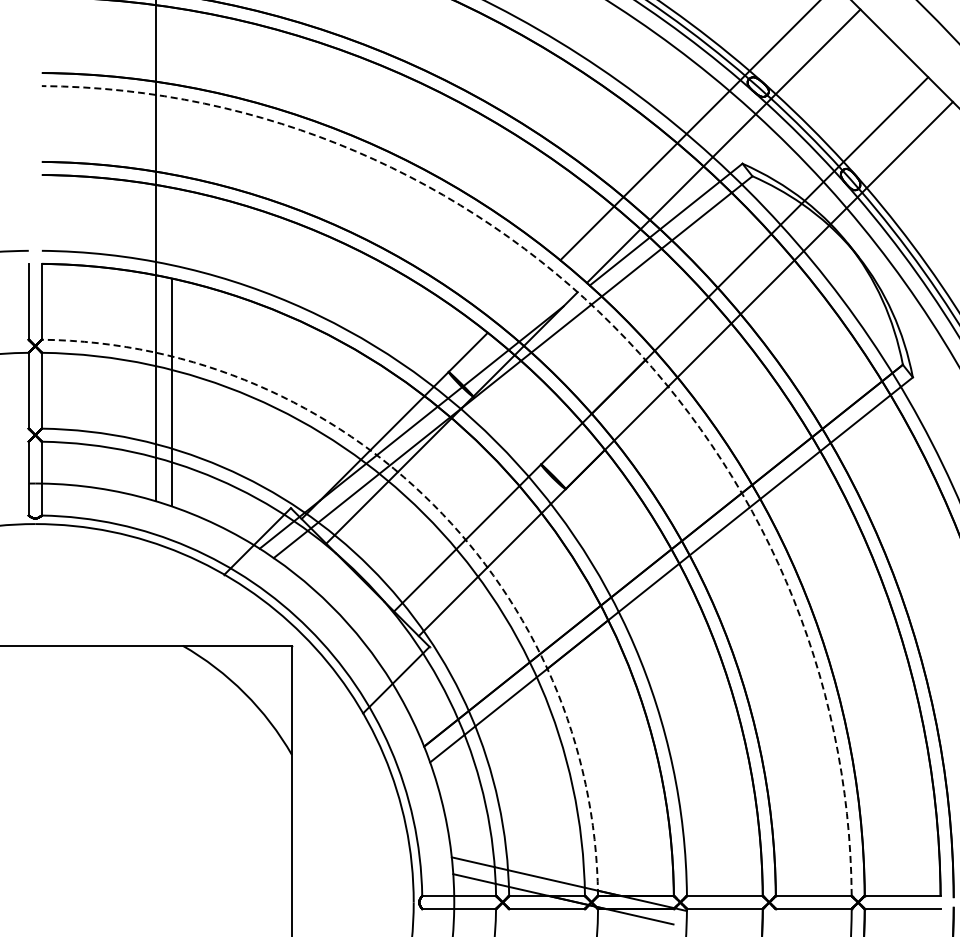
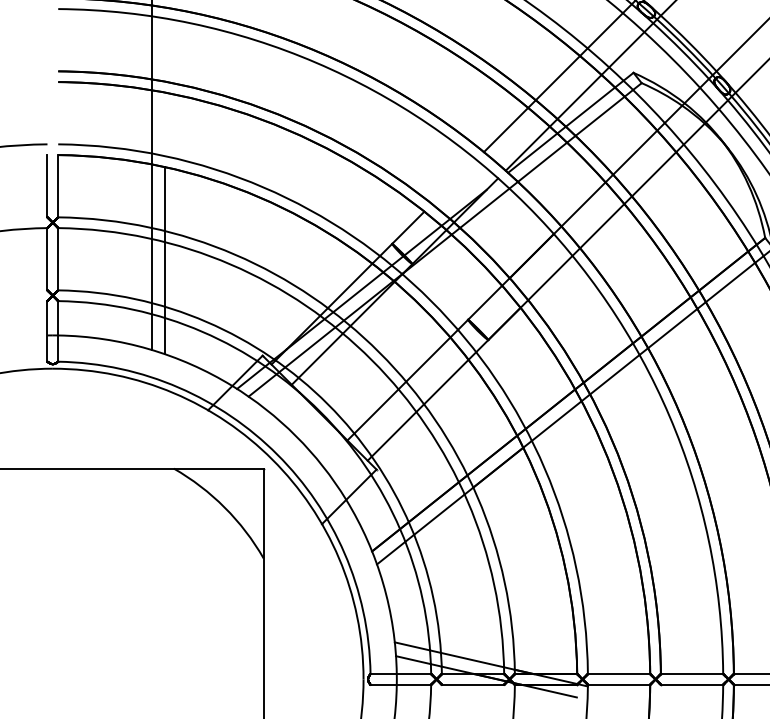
arc: (612, 325) -> (526, 205), dashed -> solid
arc: (433, 504) -> (379, 352), dashed -> solid

